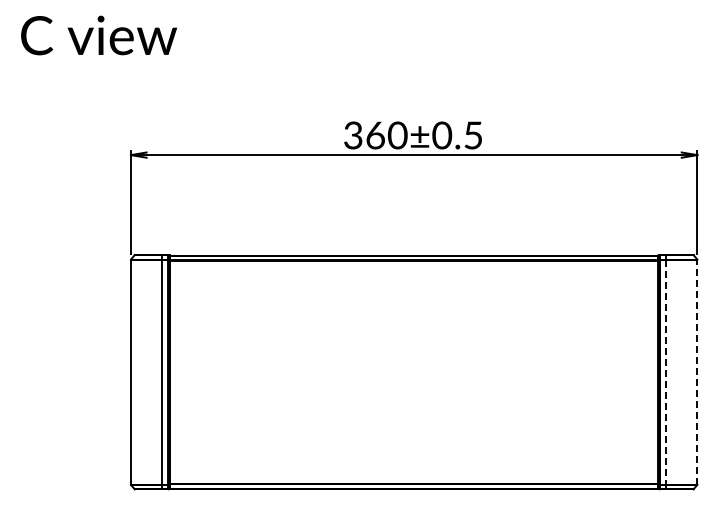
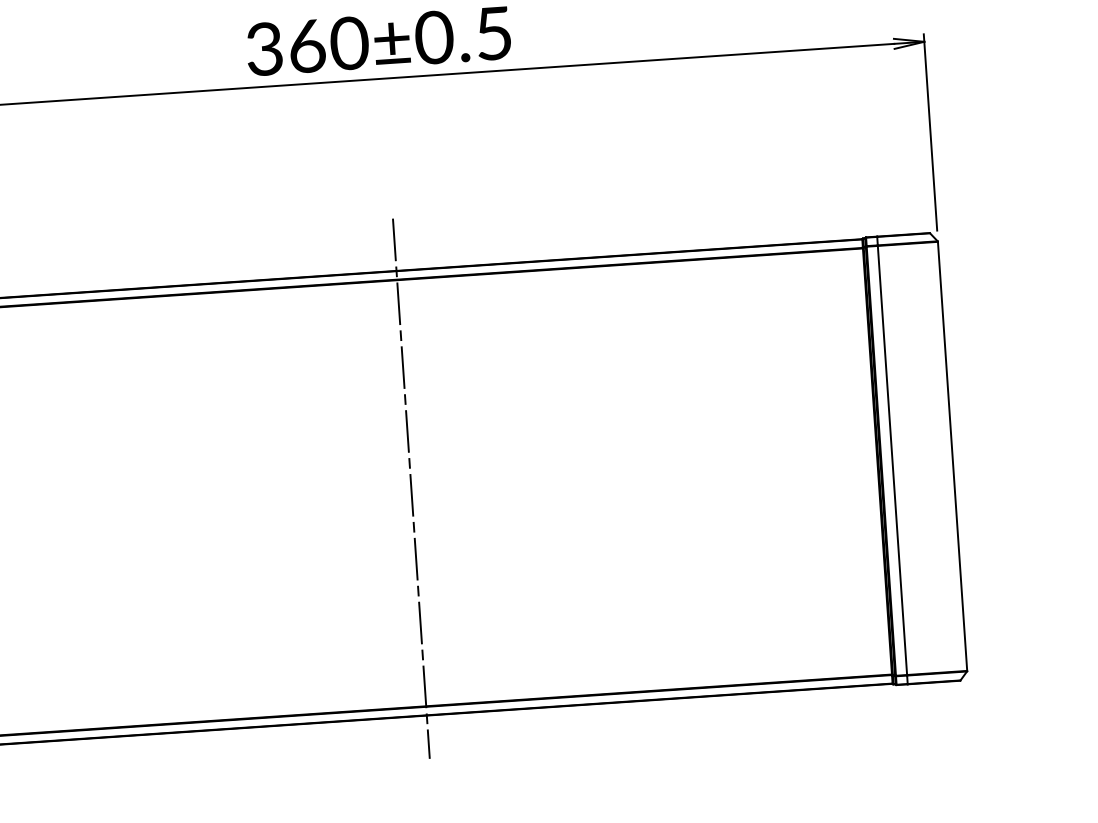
line: (414, 369) -> (411, 488), added
line: (697, 371) -> (952, 455), dashed -> solid
line: (665, 372) -> (891, 461), dashed -> solid

